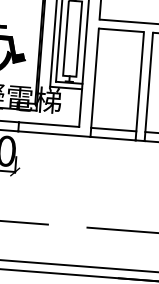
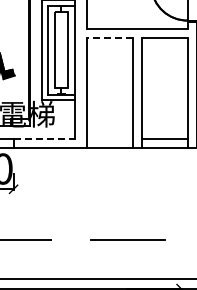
line: (121, 29) -> (109, 37), solid -> dashed
line: (49, 124) -> (44, 138), solid -> dashed
line: (113, 129) -> (109, 138), removed

